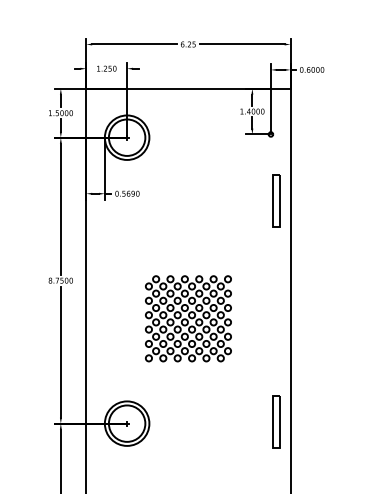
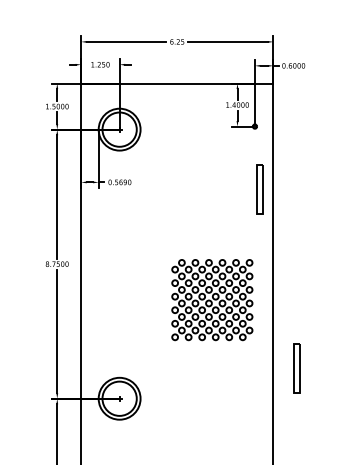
part: (188, 319) -> (212, 300), moved
part: (275, 422) -> (296, 368), moved

